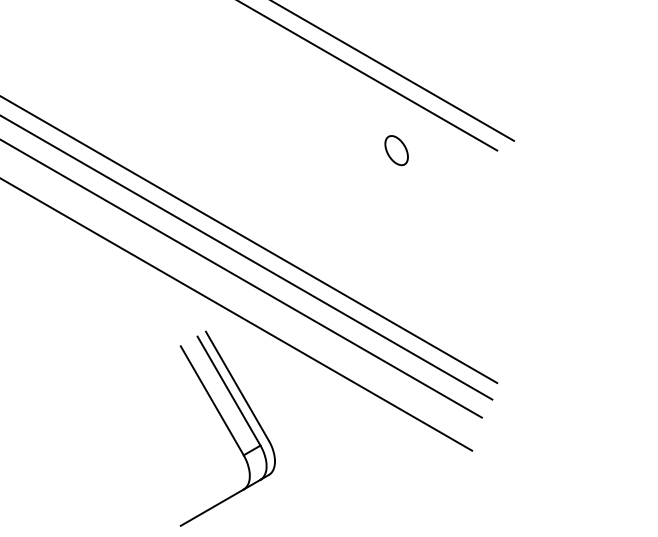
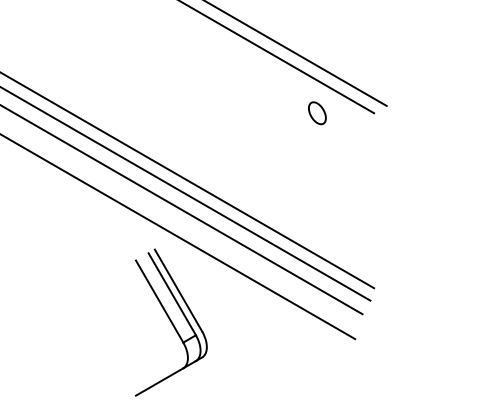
part: (396, 150) -> (317, 113), moved

